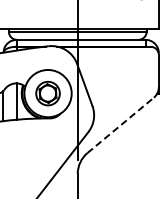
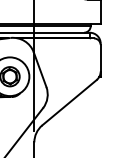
line: (121, 125) -> (70, 102), dashed -> solid

